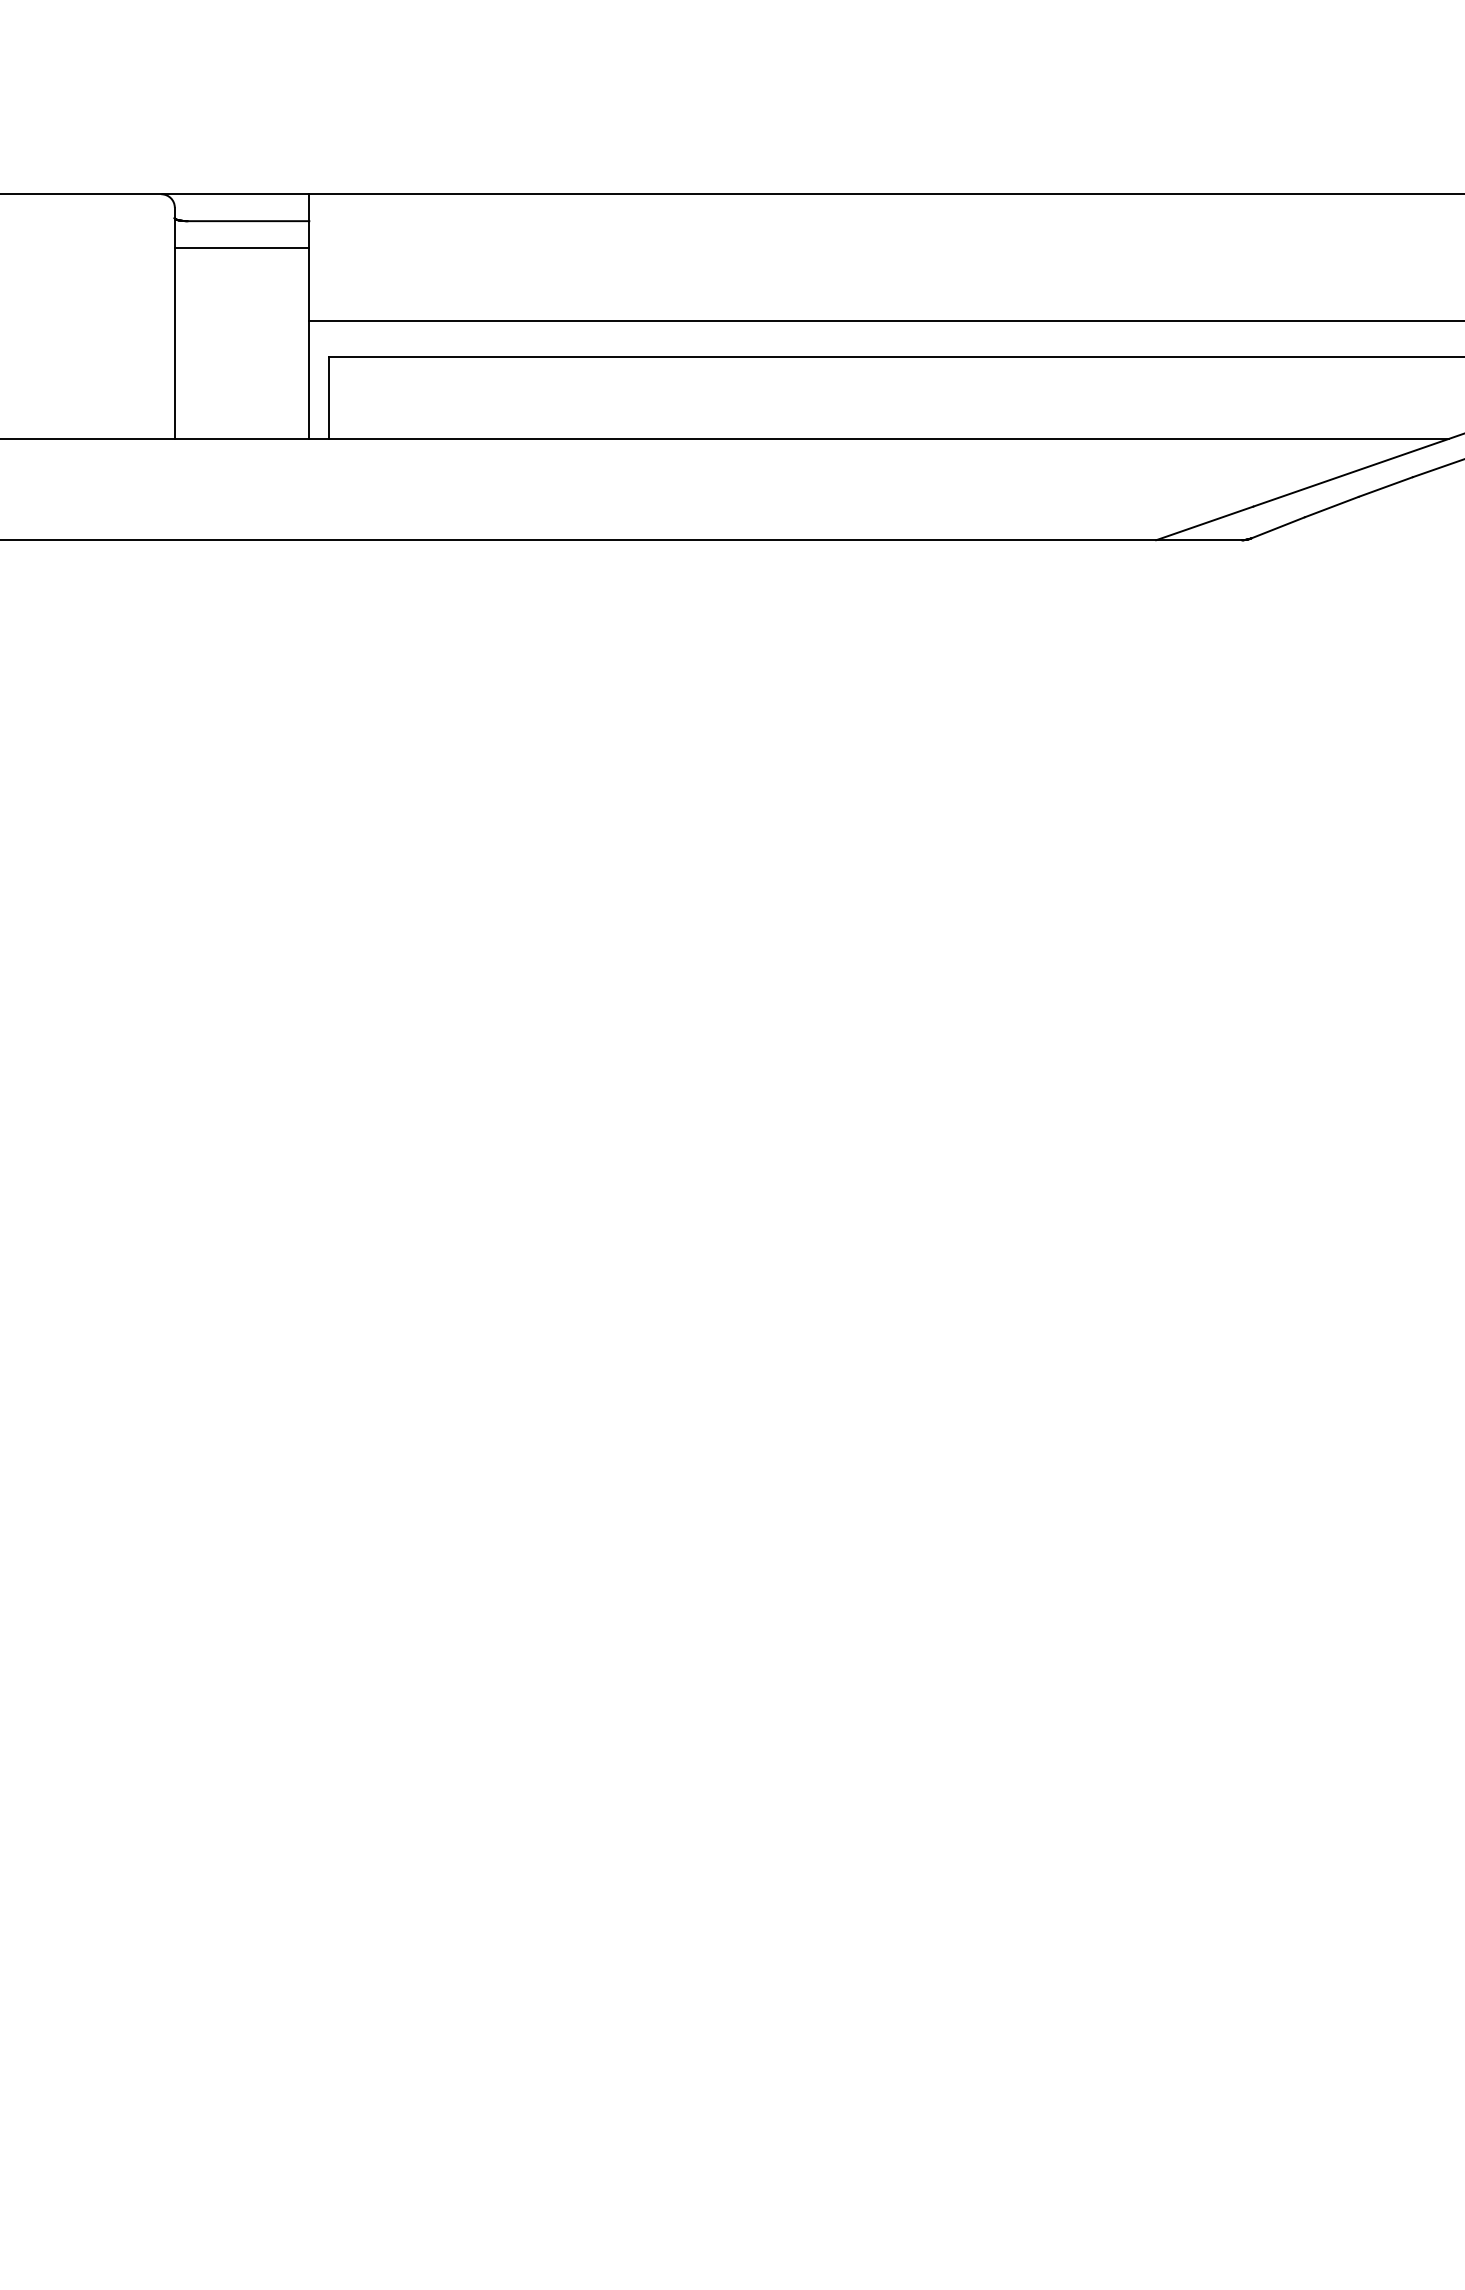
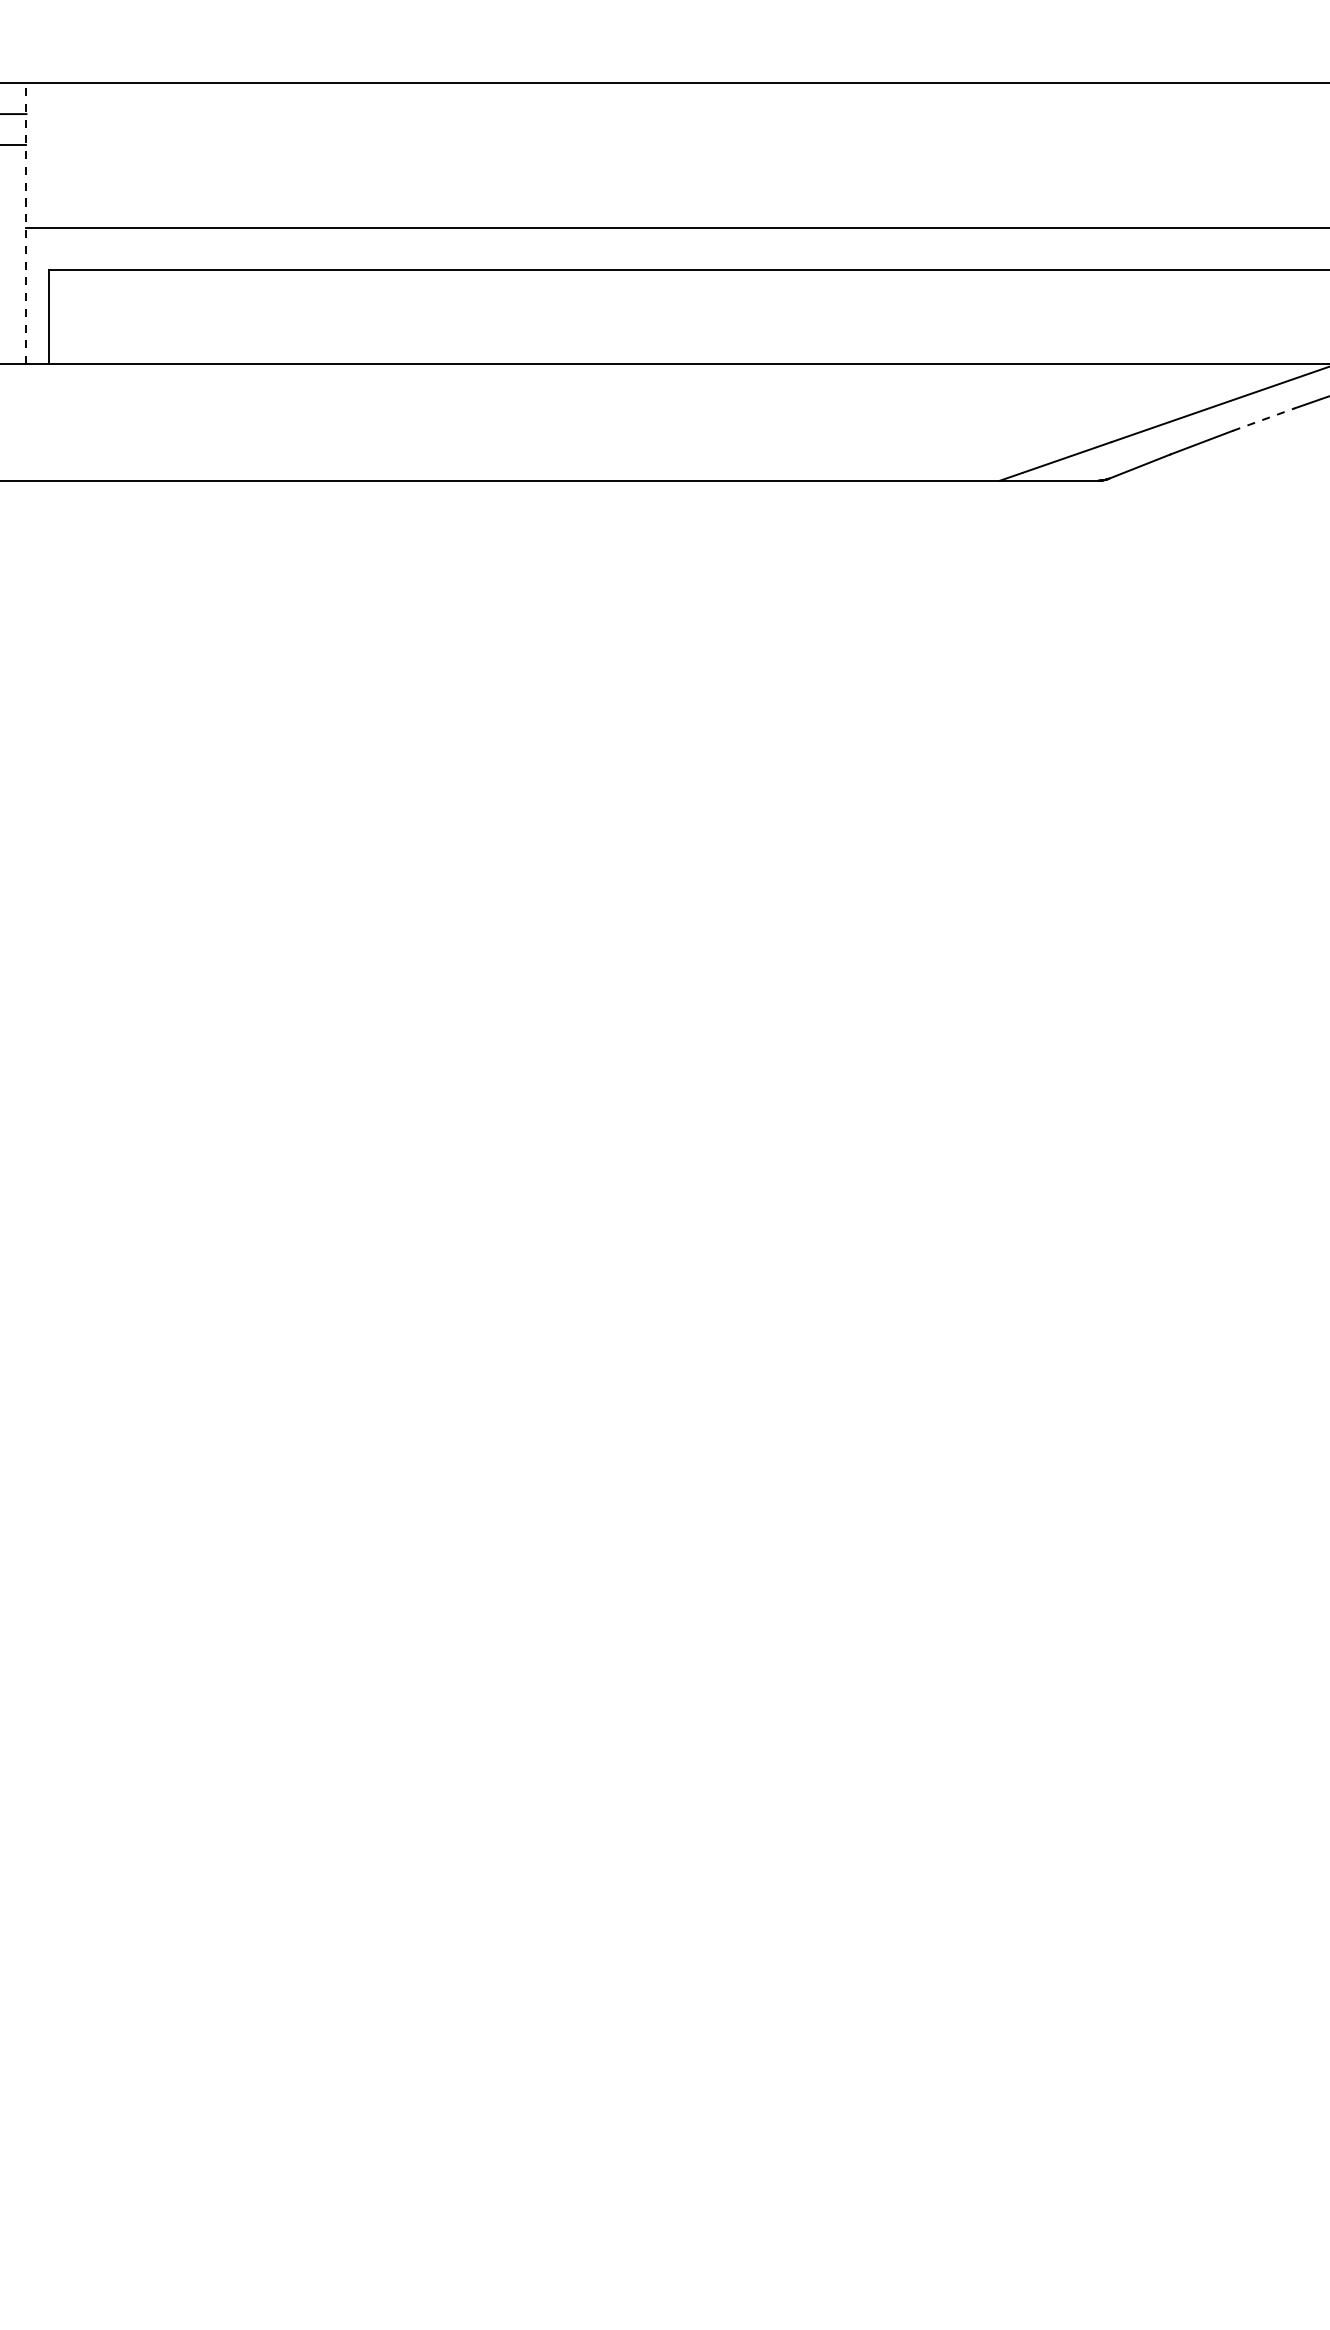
line: (309, 316) -> (26, 223), solid -> dashed
line: (1385, 487) -> (1263, 420), solid -> dashed

